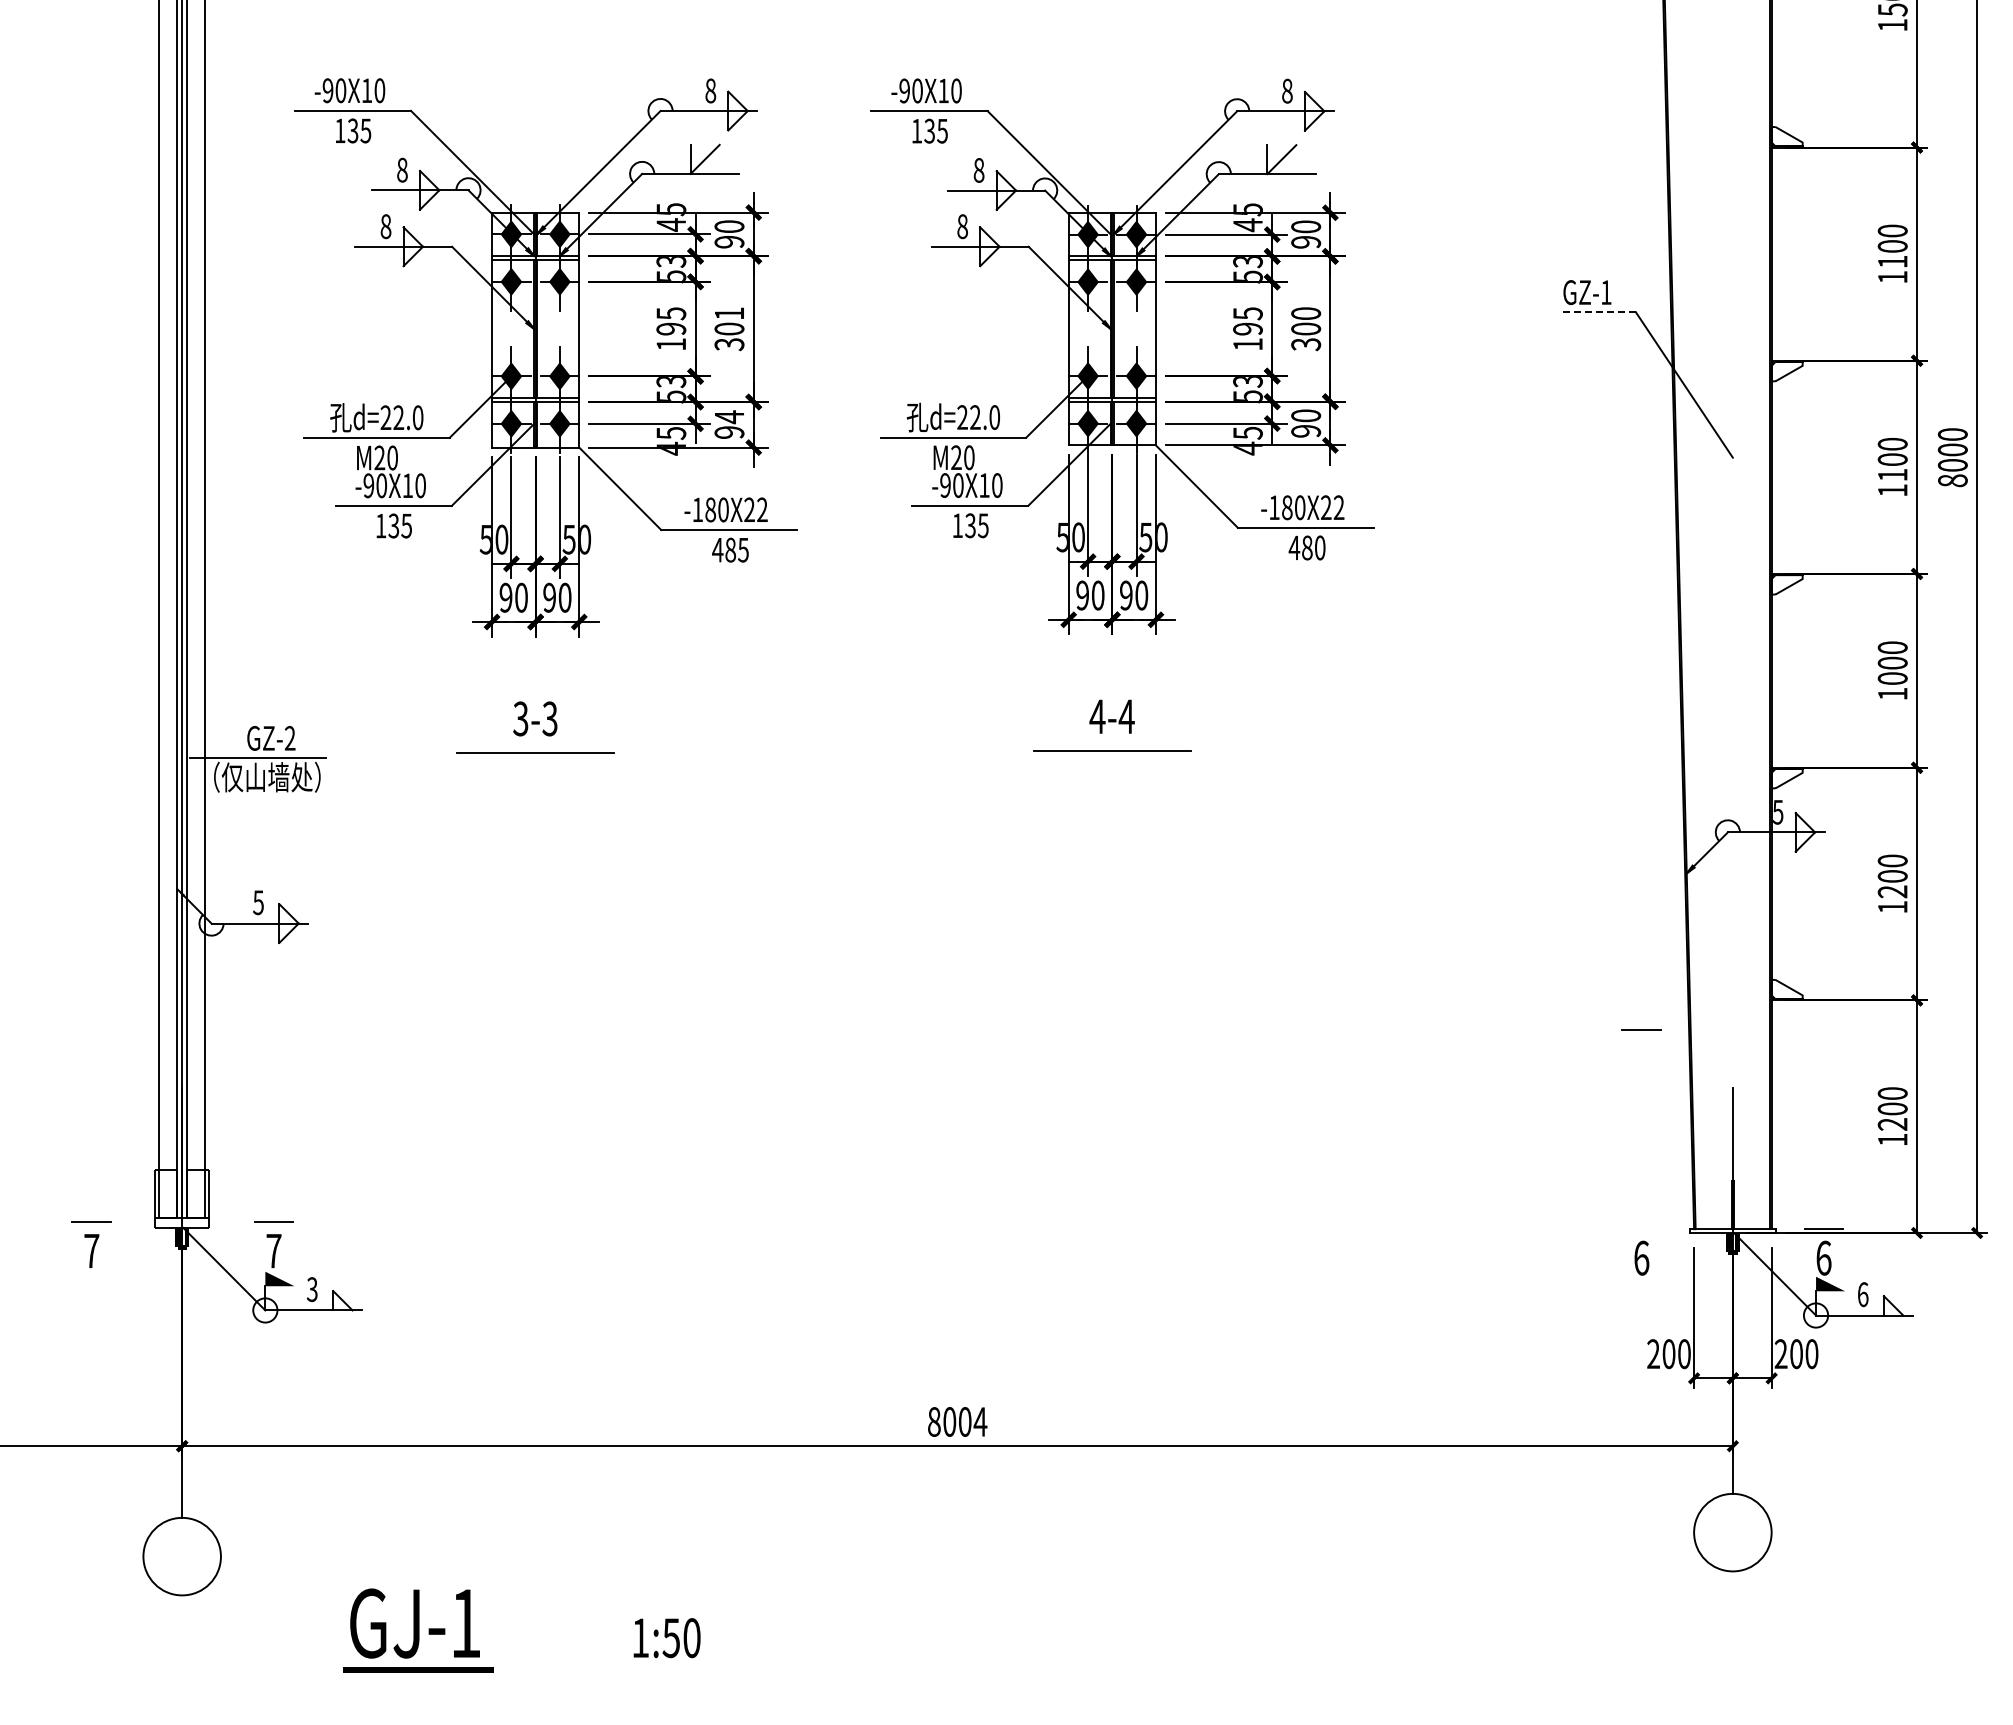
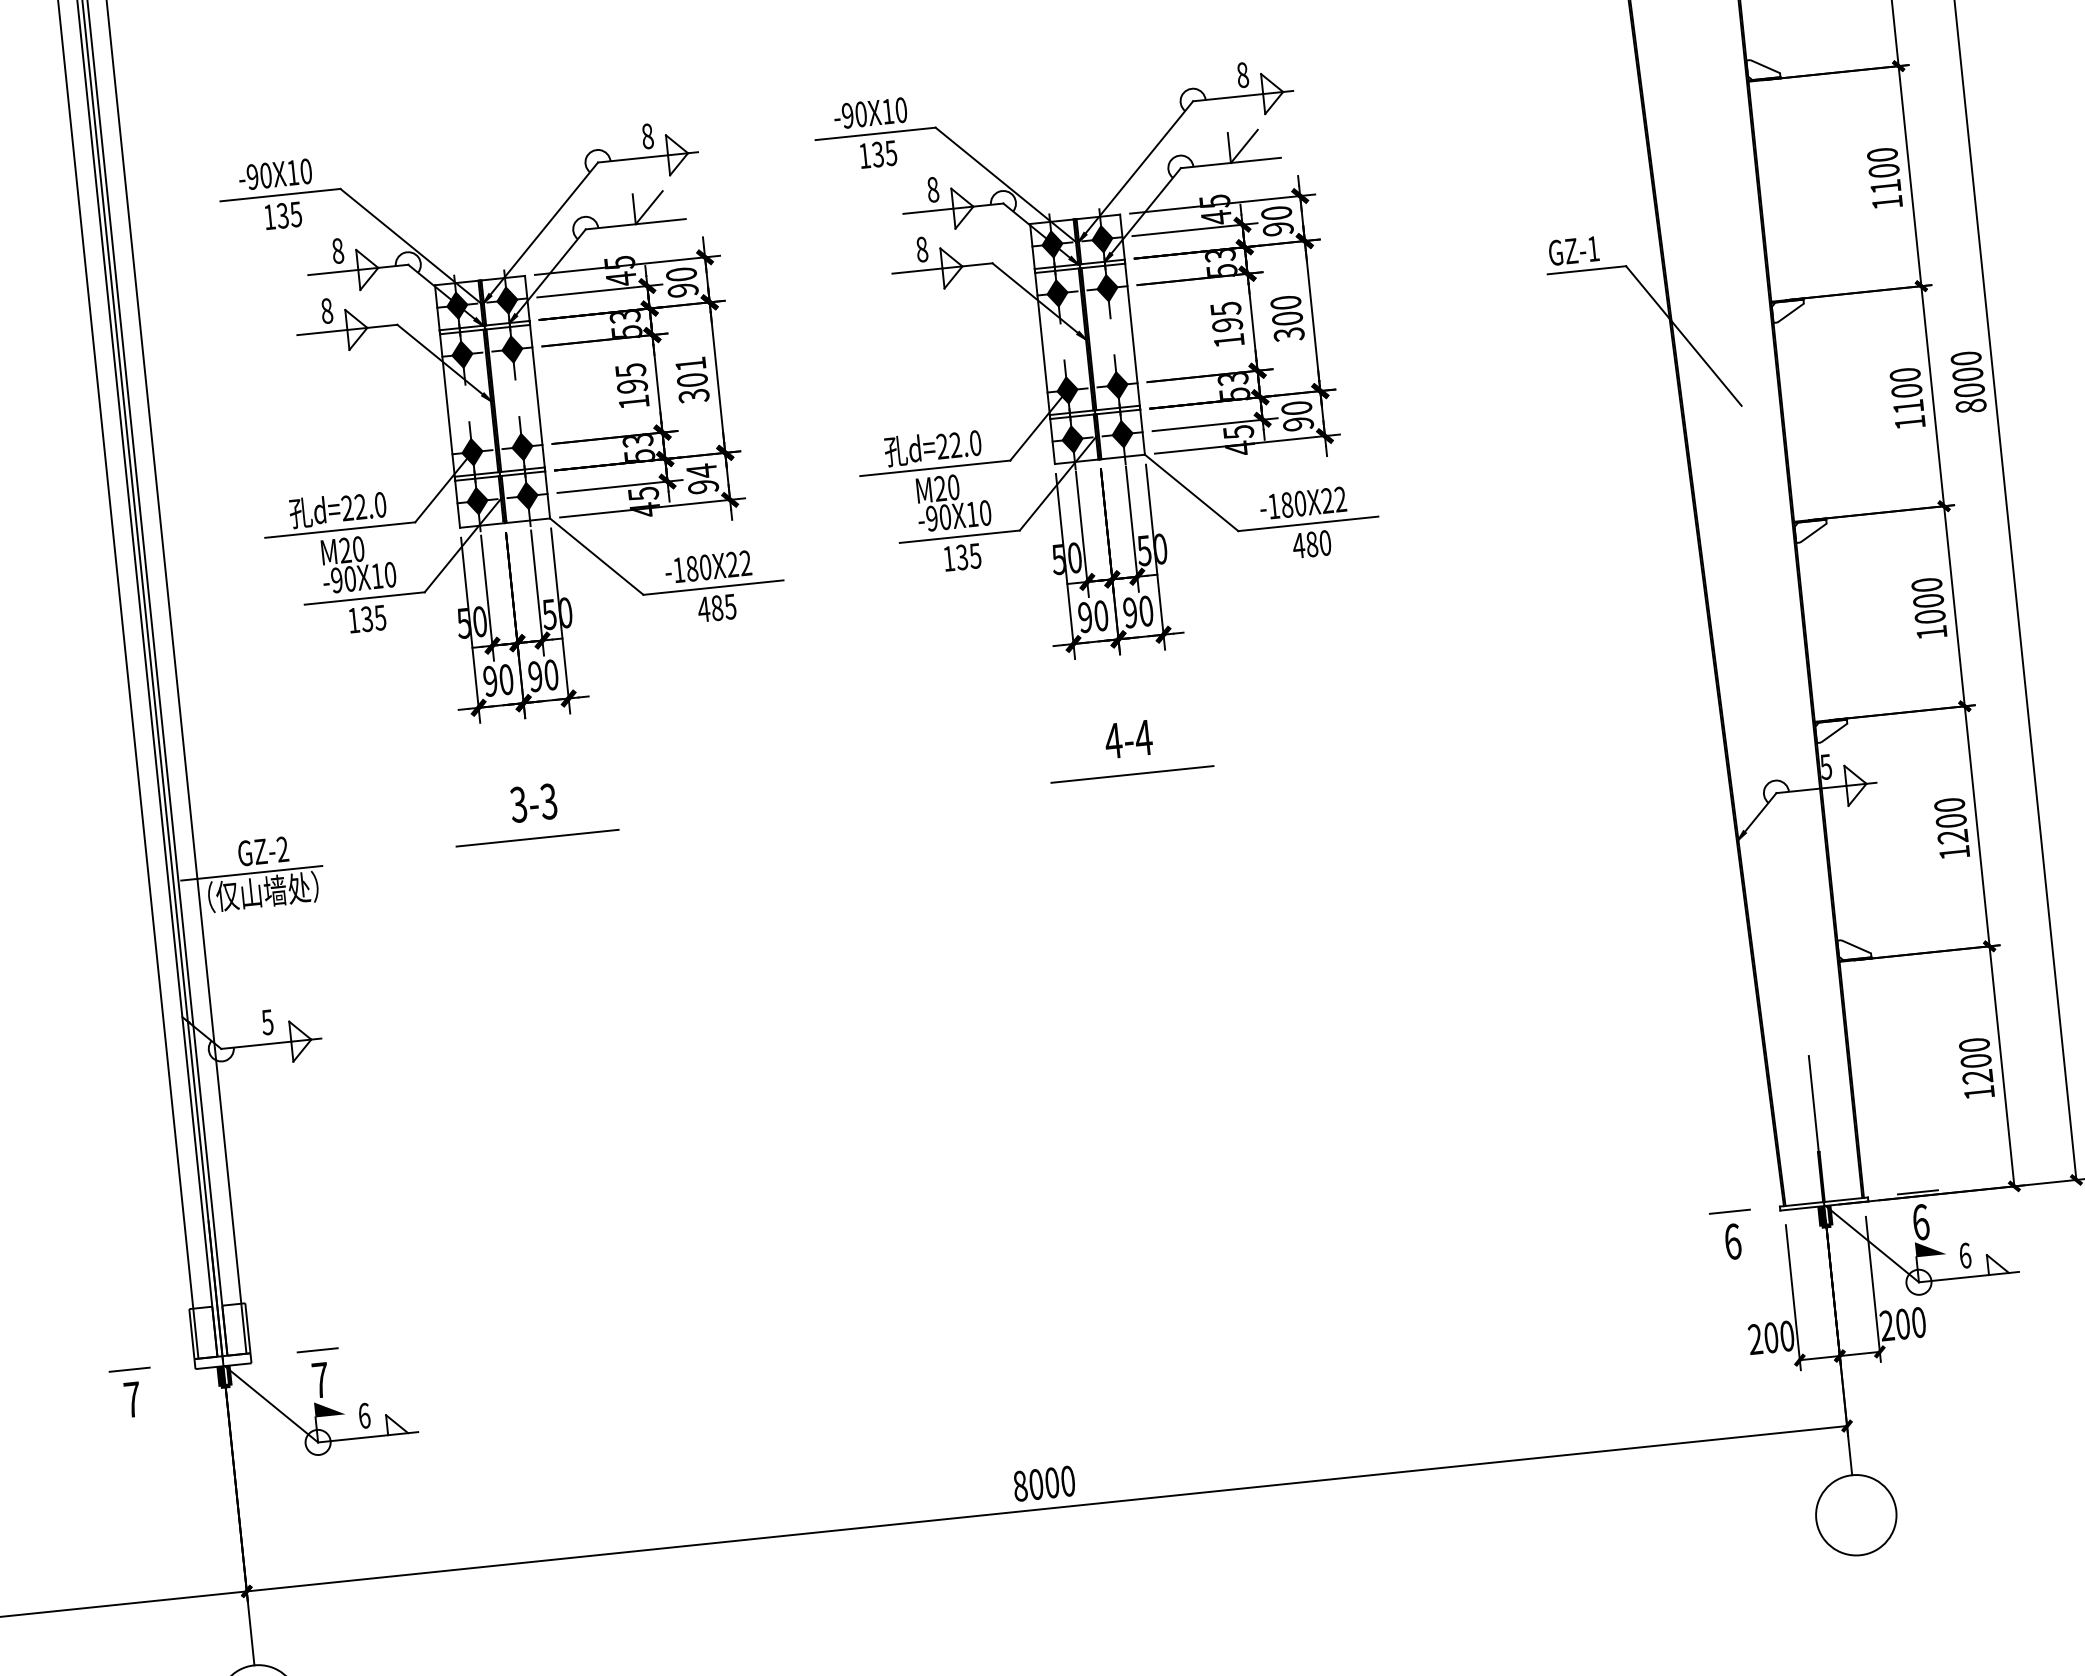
line: (1597, 312) -> (1586, 270), dashed -> solid
line: (1641, 1029) -> (1729, 1211), moved
text: (312, 1289) -> (364, 1415), 3 -> 6
text: (980, 1421) -> (1067, 1480), 8004 -> 8000

